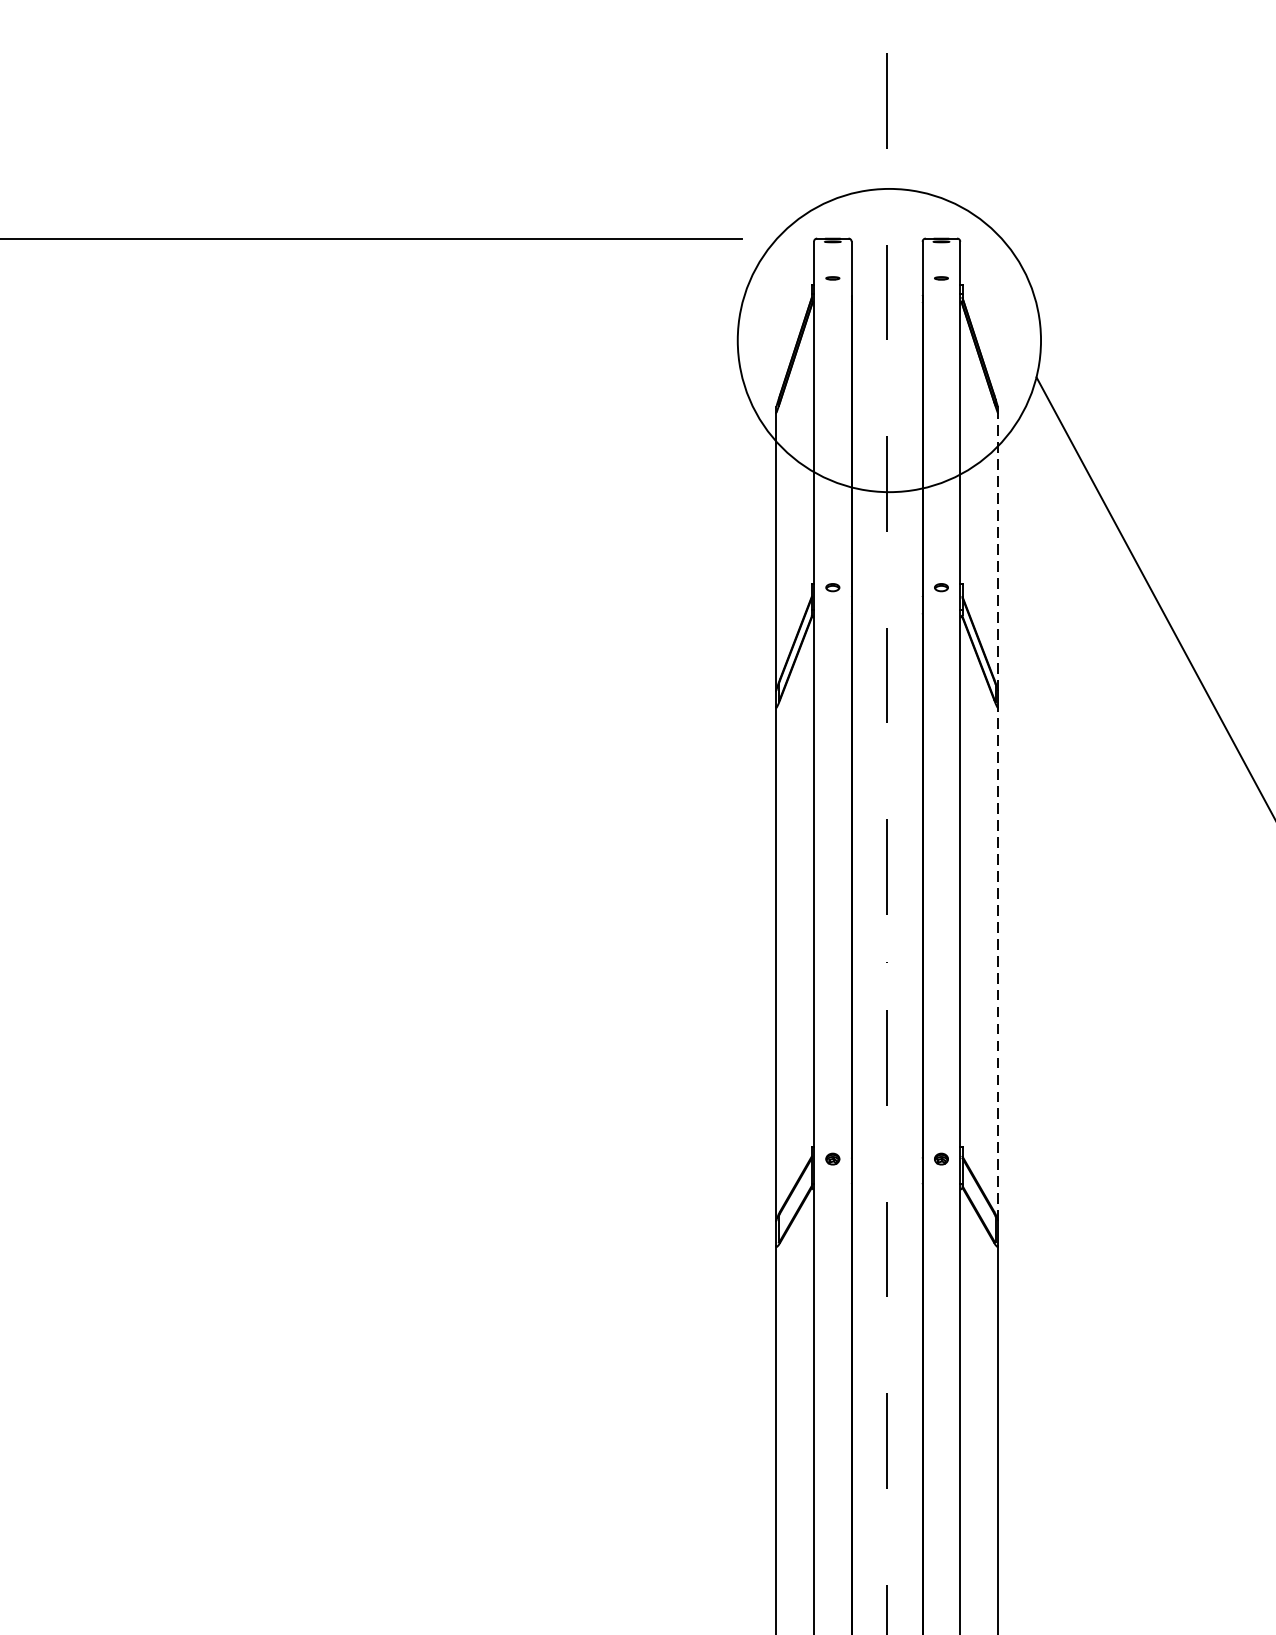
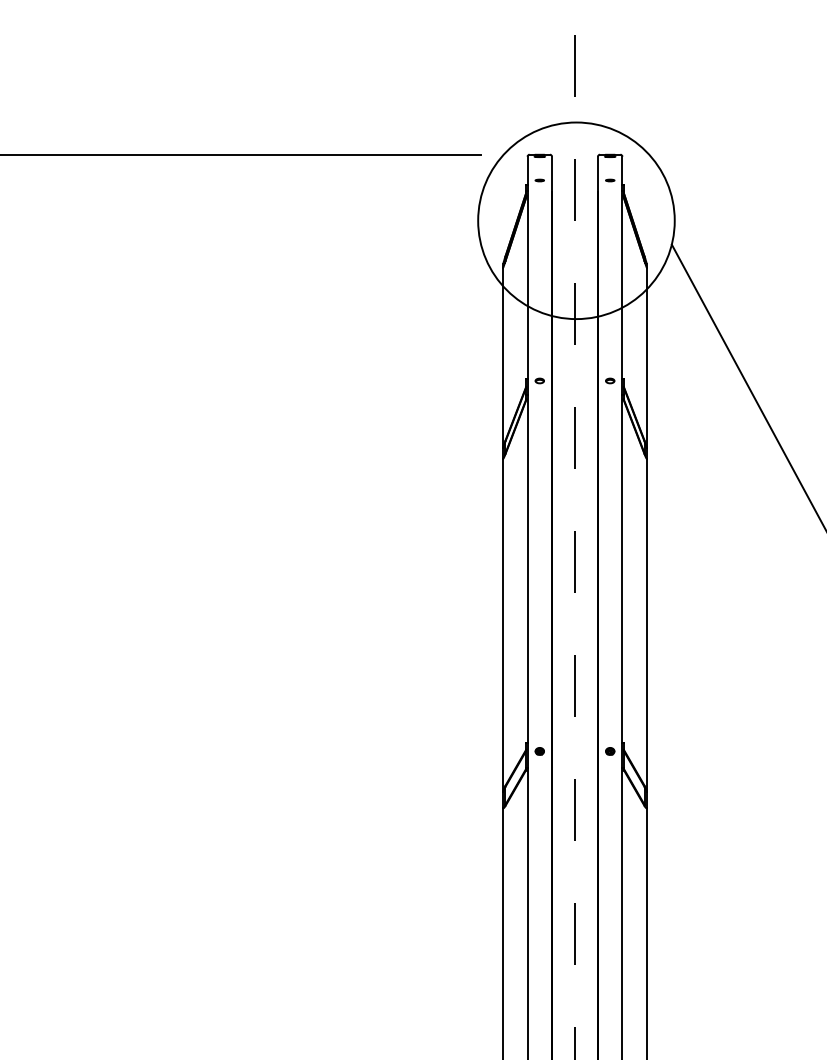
line: (997, 551) -> (646, 357), dashed -> solid
line: (997, 963) -> (646, 624), dashed -> solid

